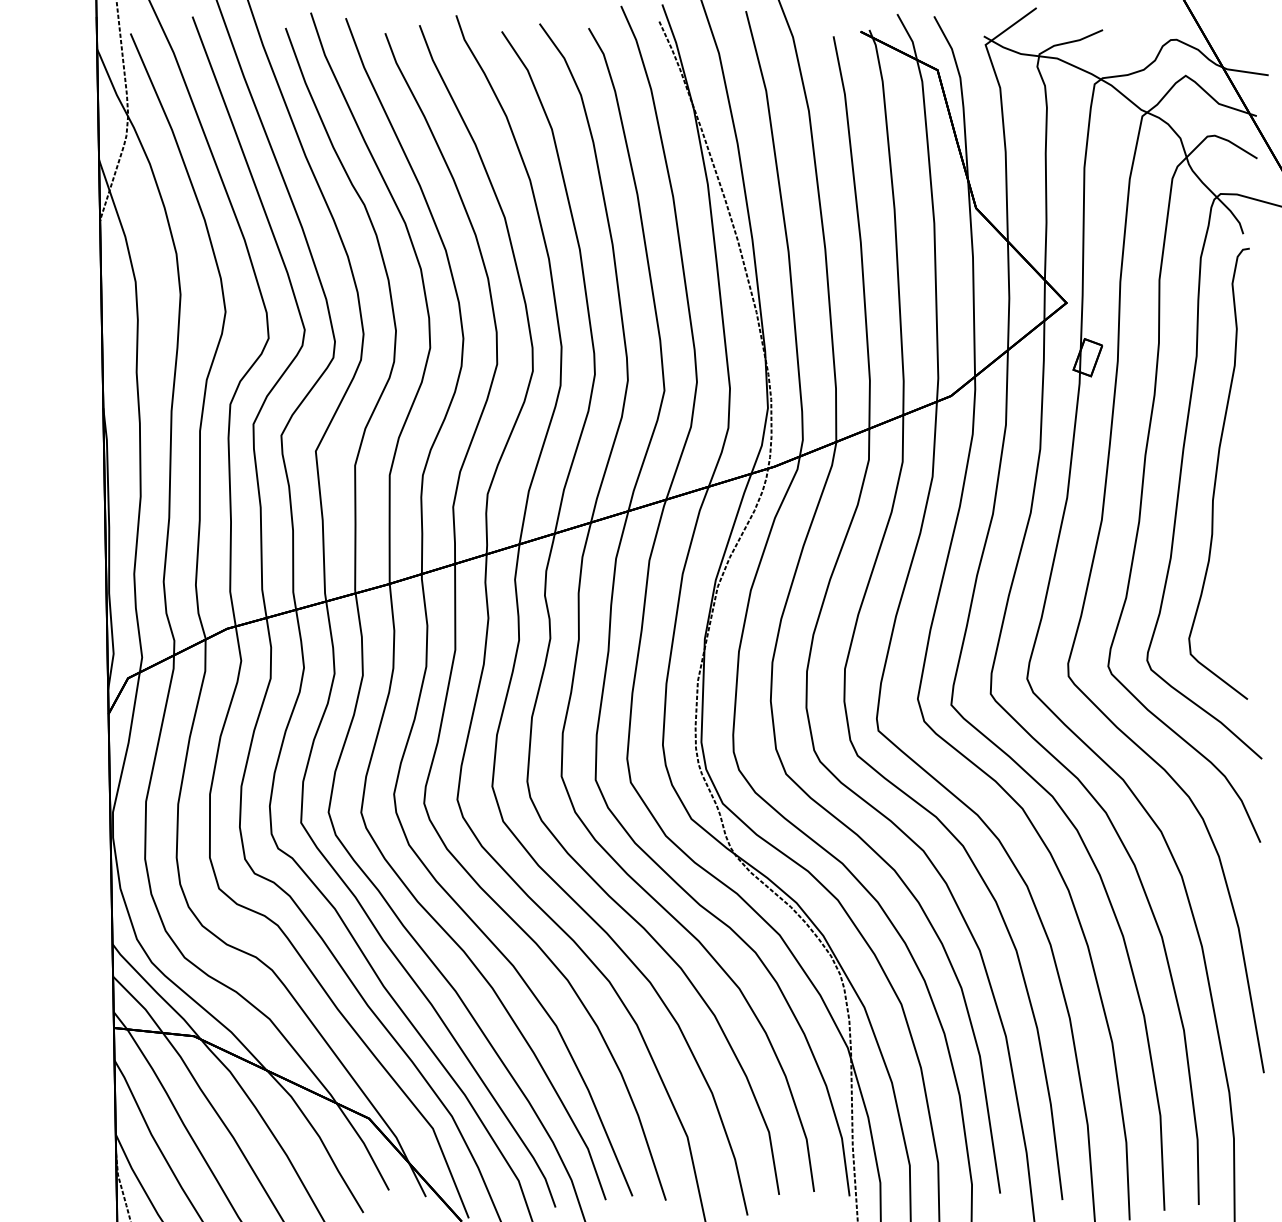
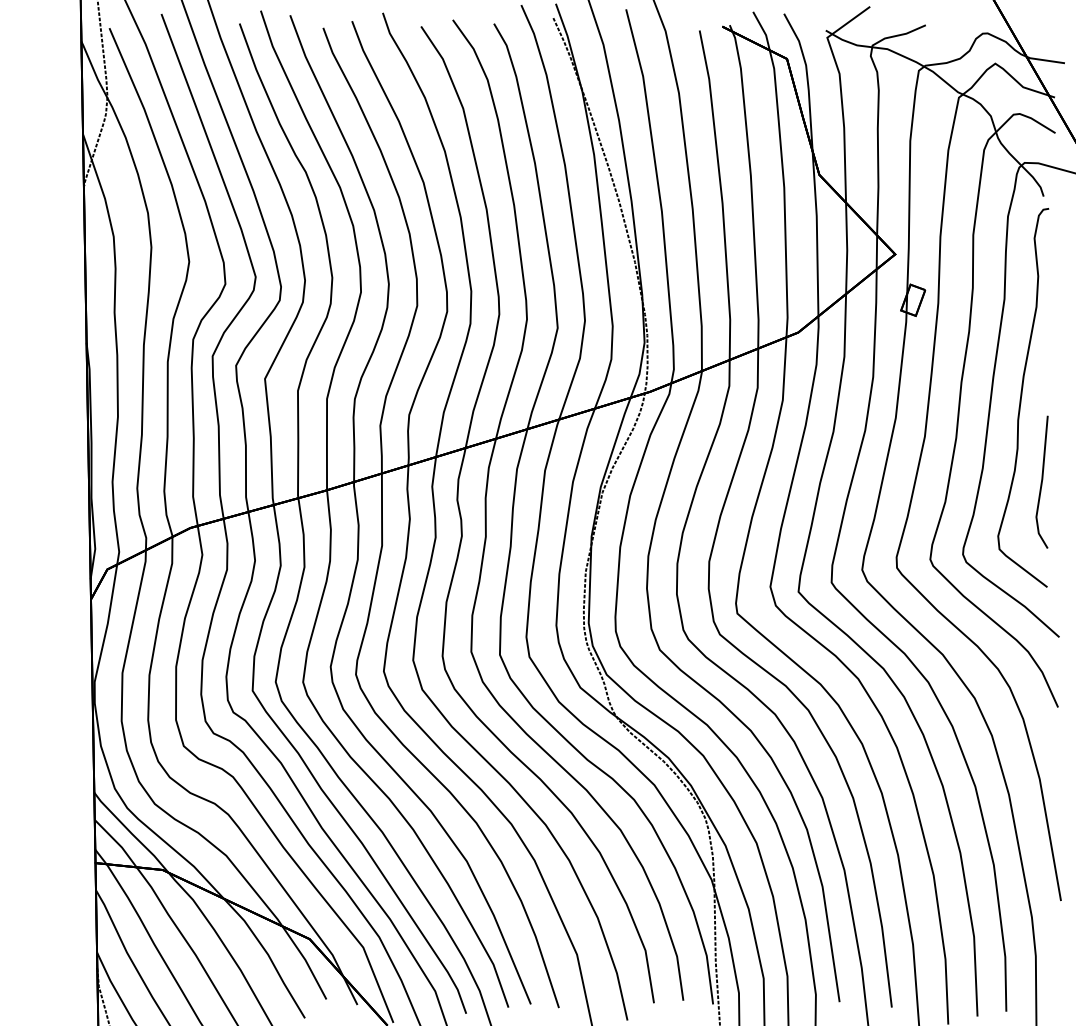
line: (1240, 573) -> (1041, 481), added

